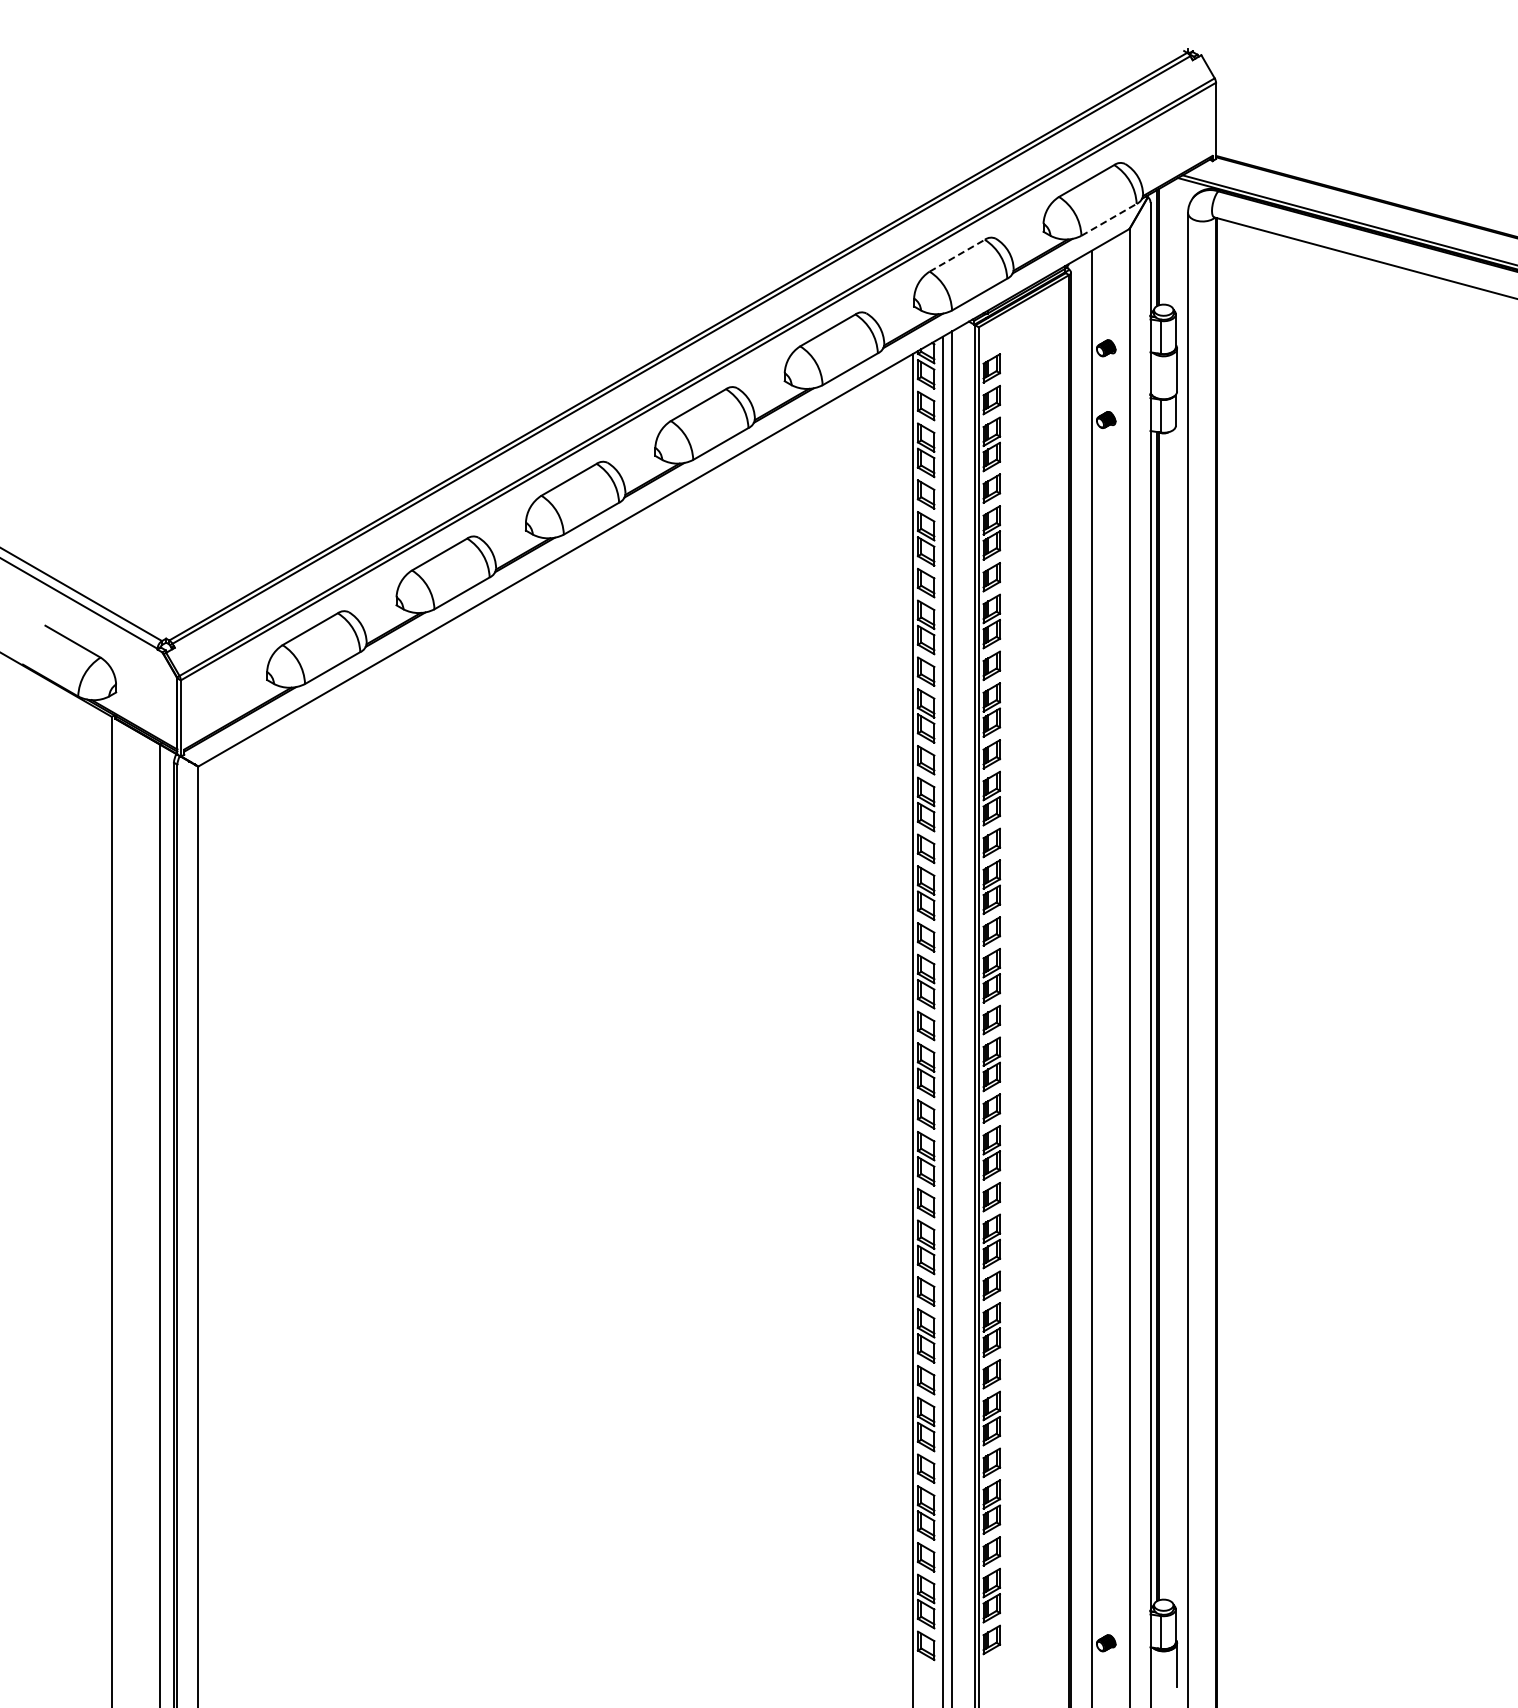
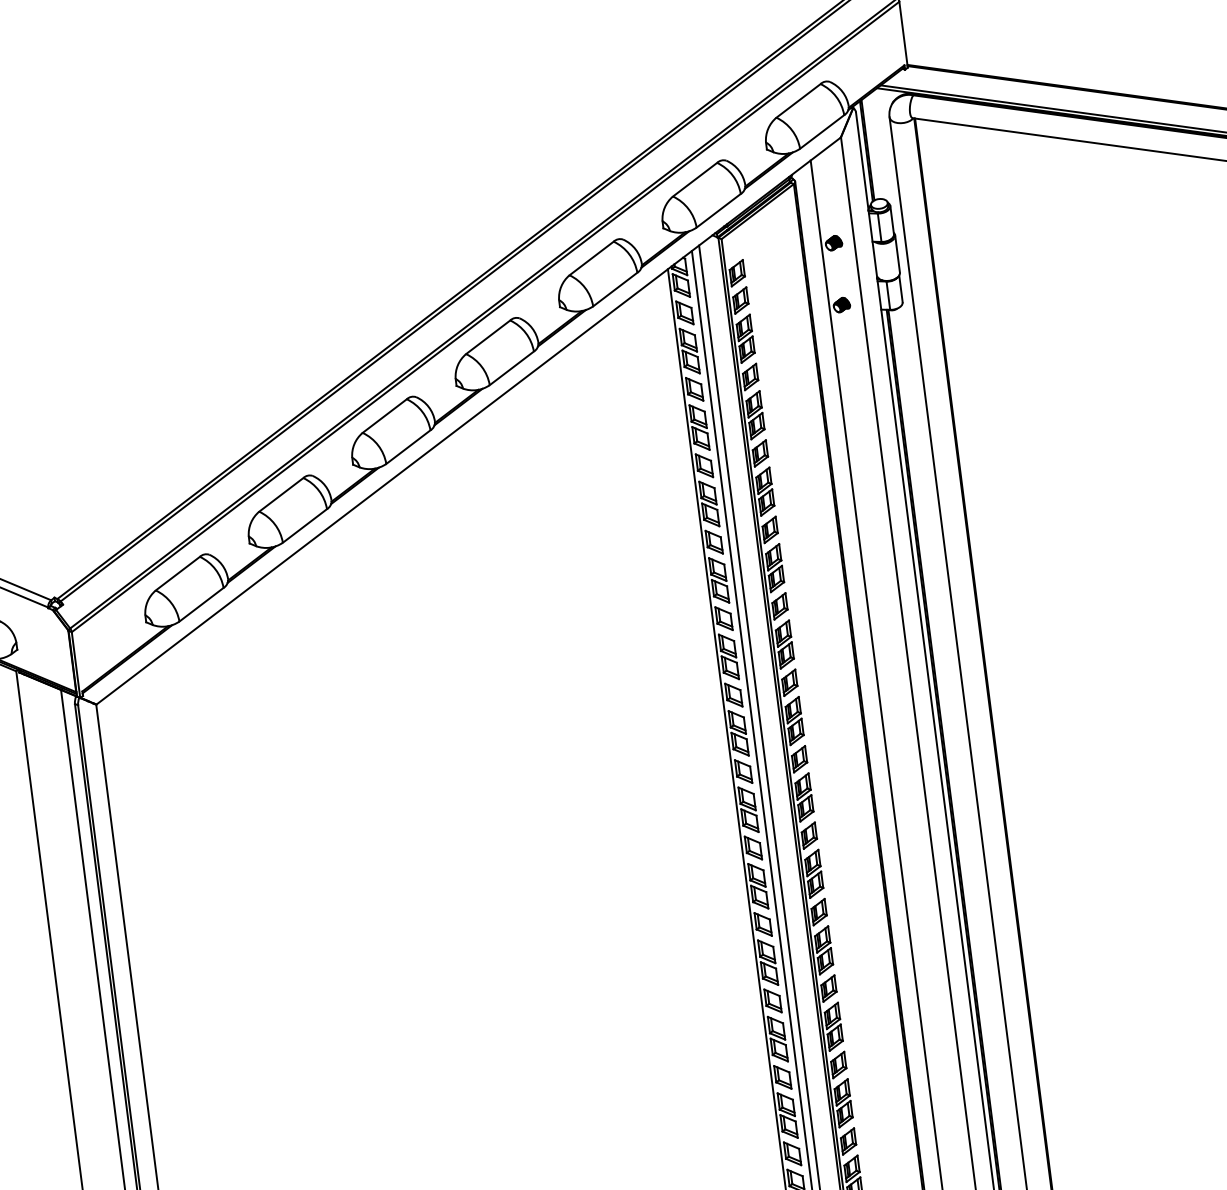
line: (1109, 219) -> (822, 131), dashed -> solid
line: (957, 255) -> (695, 179), dashed -> solid

